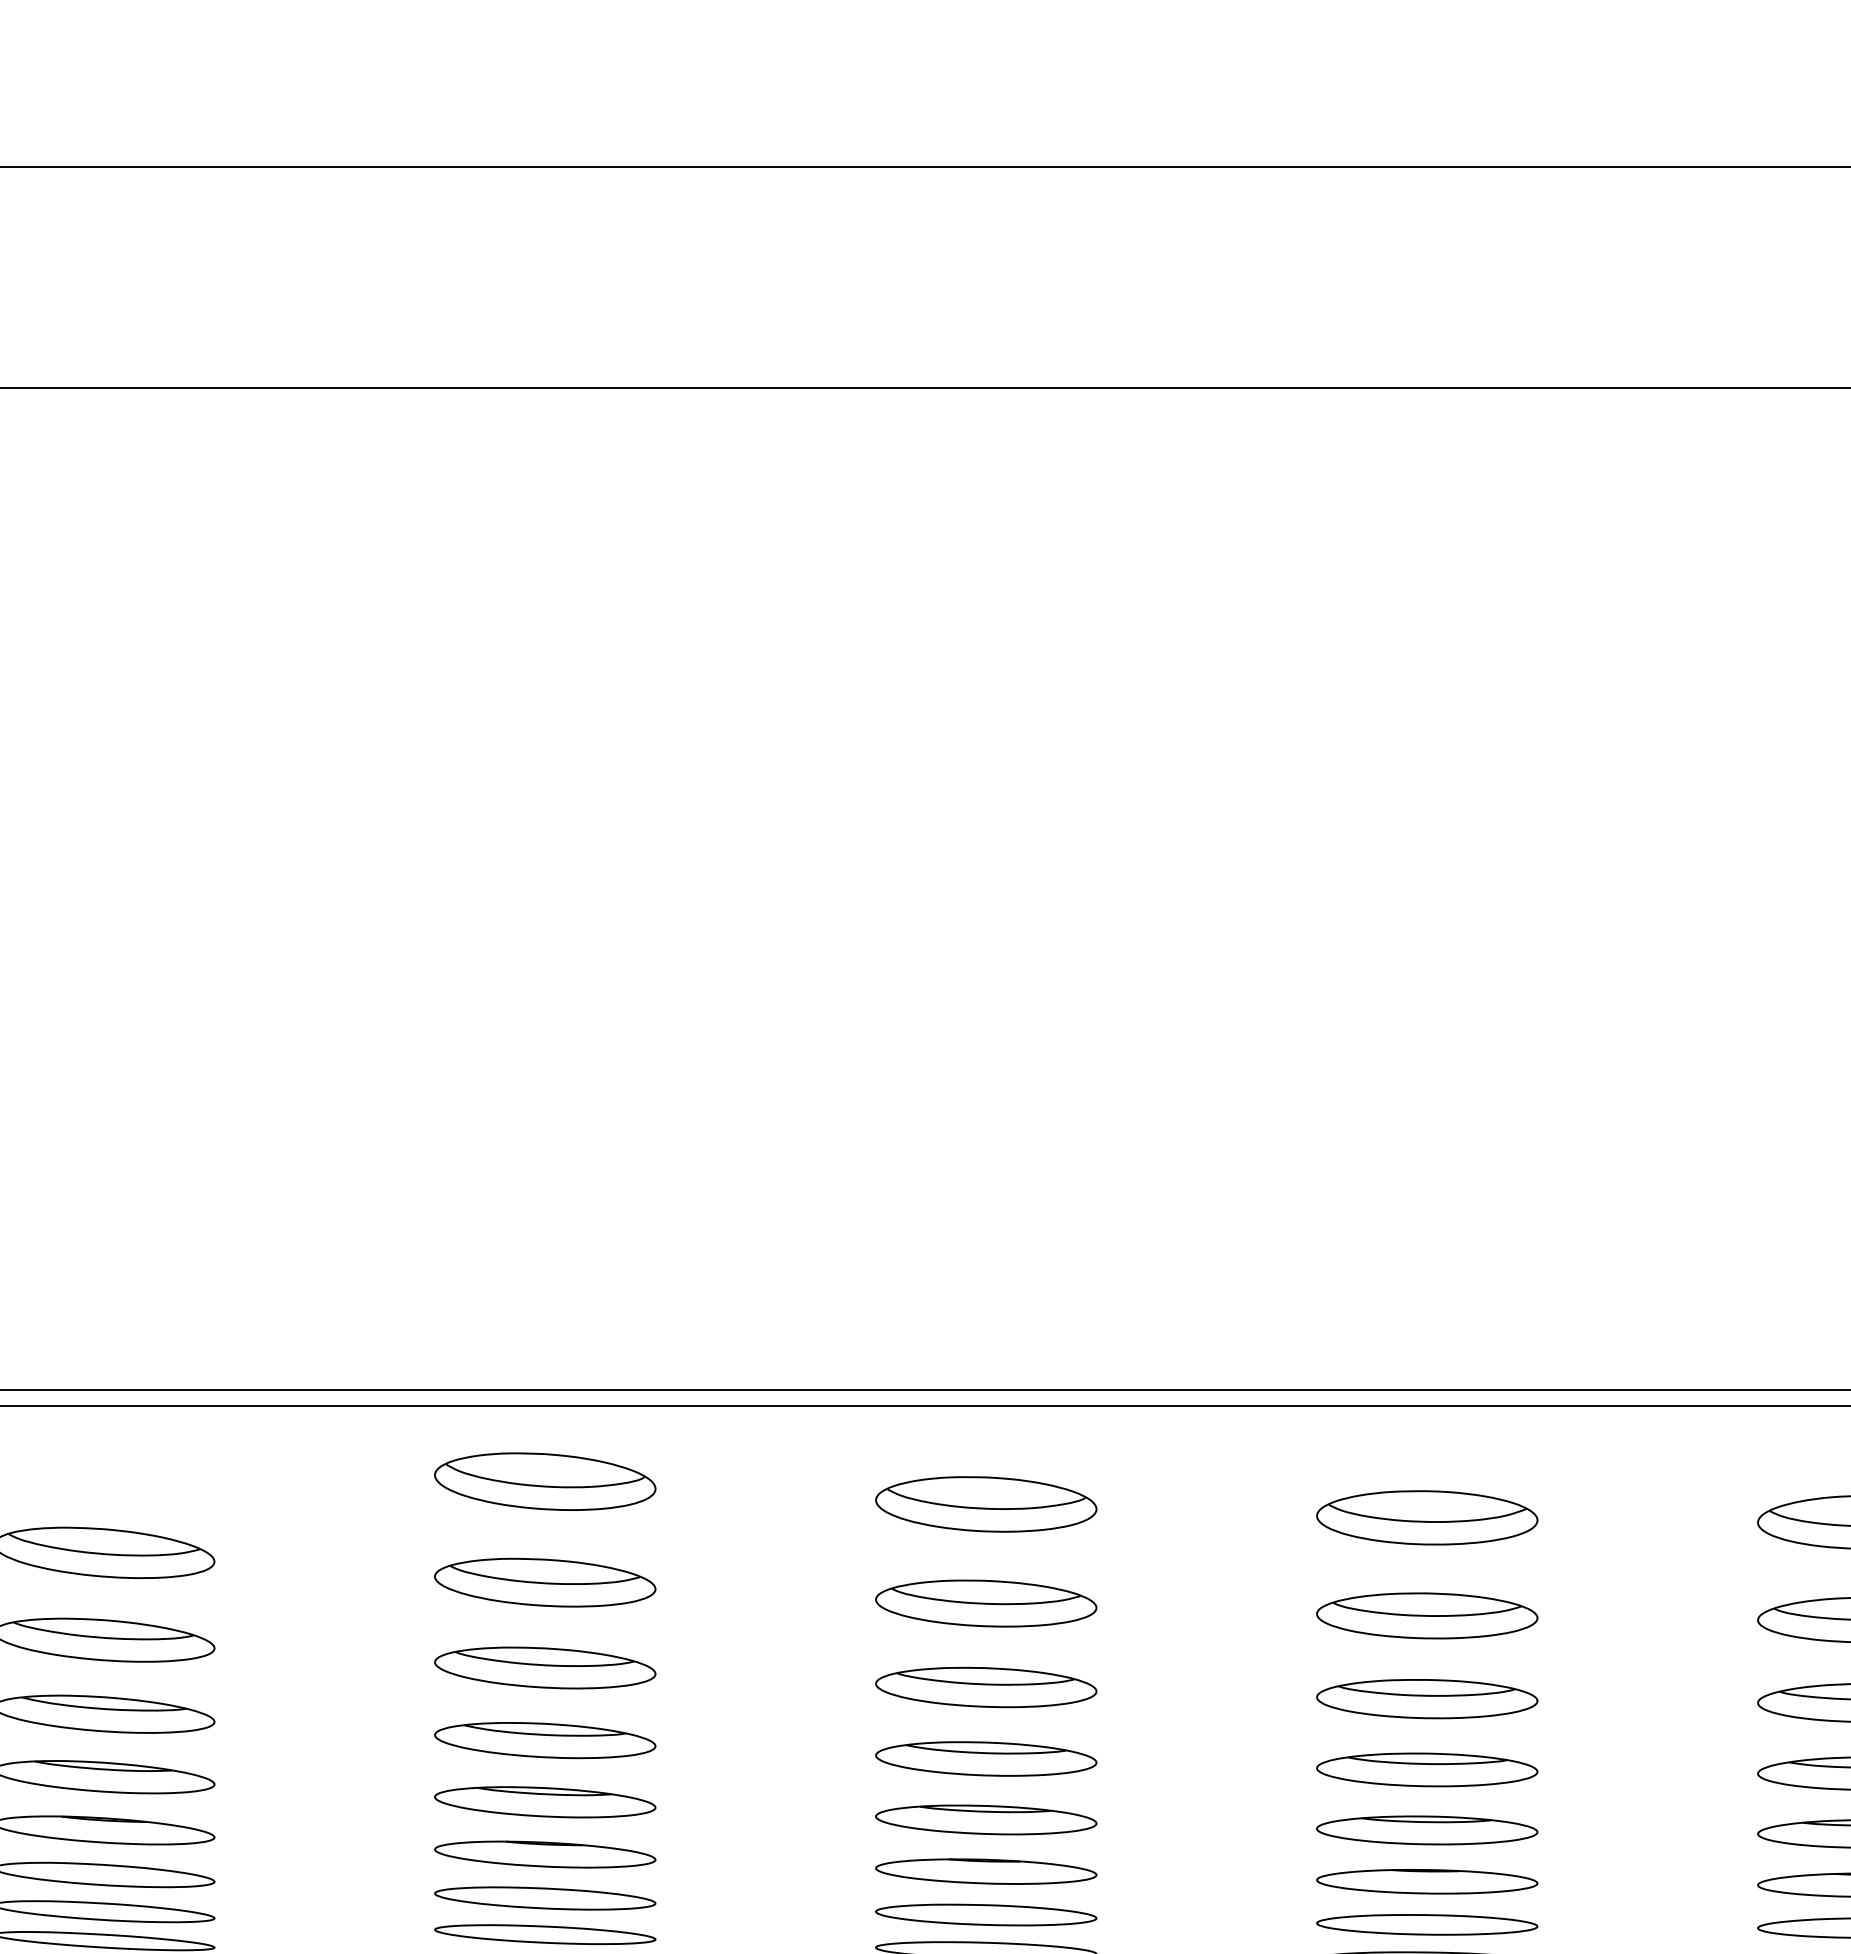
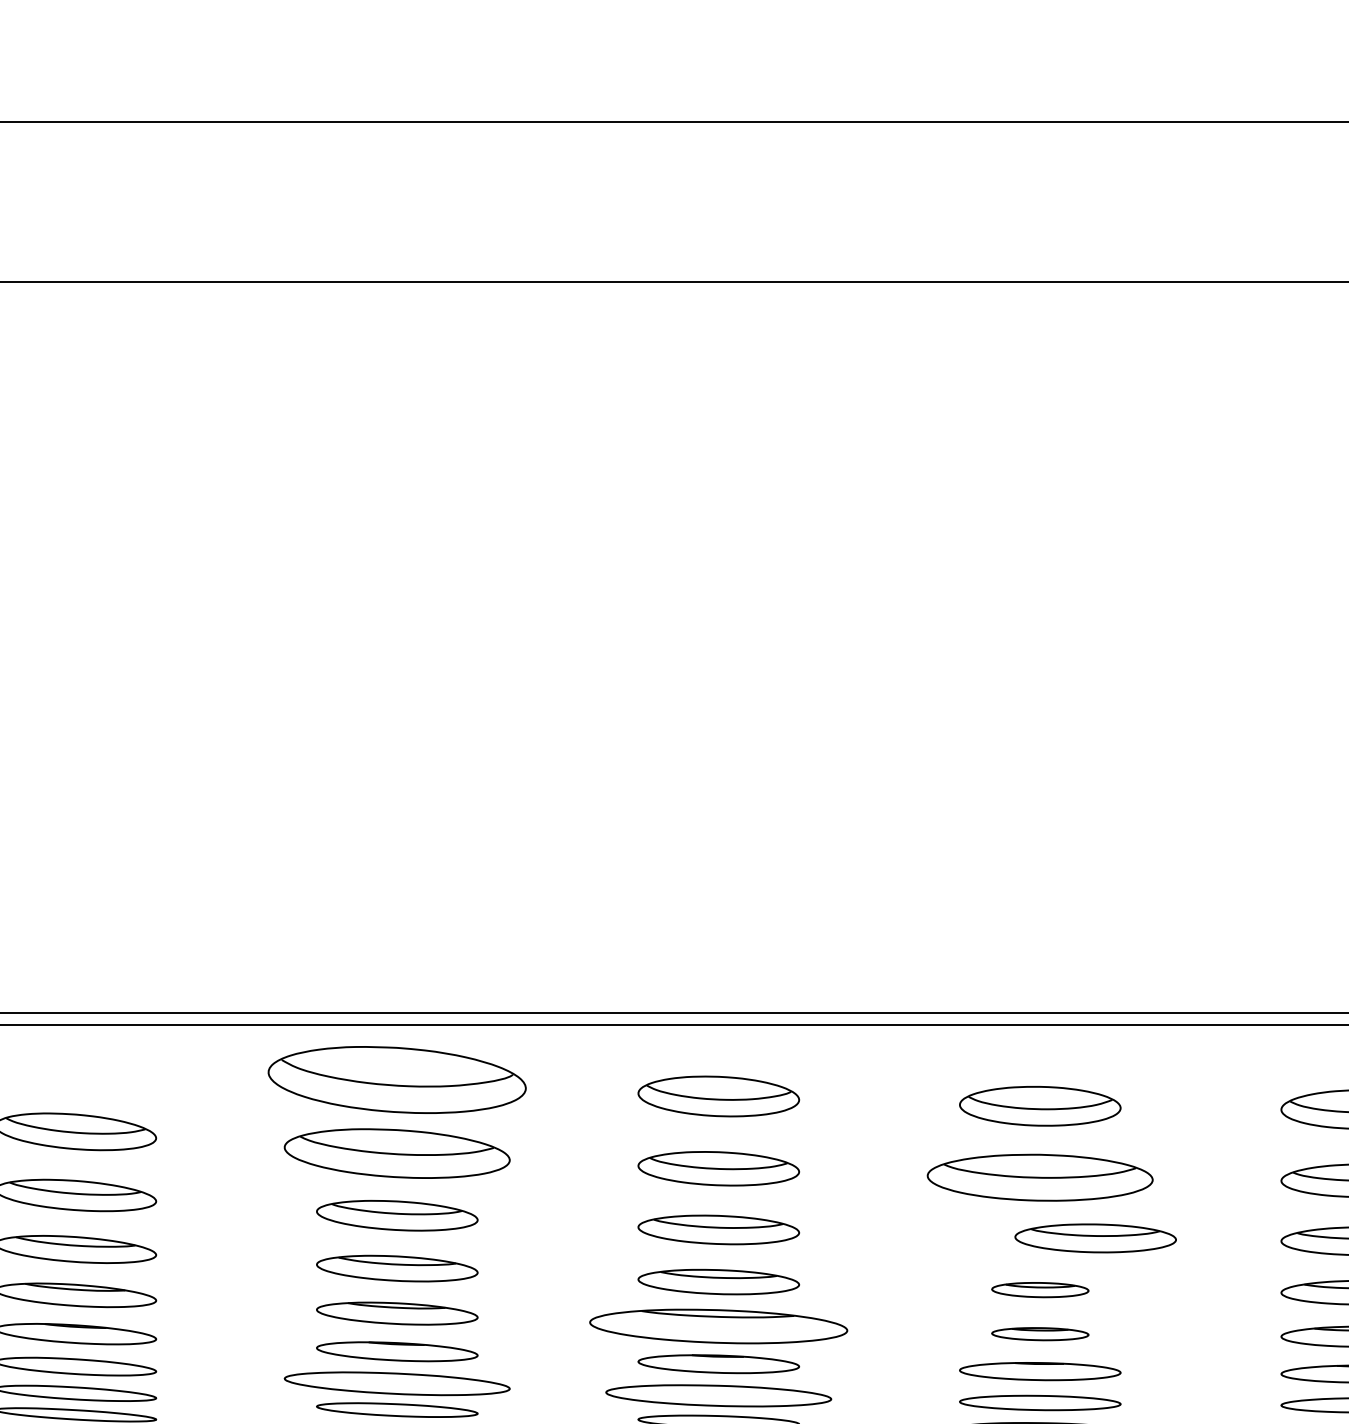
part: (545, 1481) -> (397, 1079), size x1.6
part: (545, 1582) -> (397, 1153), size x1.4
part: (1427, 1615) -> (1040, 1177), size x1.4
part: (1427, 1699) -> (1095, 1238), moved
part: (1427, 1769) -> (1040, 1289), size x0.6
part: (986, 1819) -> (718, 1326), size x1.6
part: (1427, 1830) -> (1040, 1334), size x0.6
part: (545, 1898) -> (397, 1383), size x1.4
part: (986, 1914) -> (718, 1395), size x1.4

